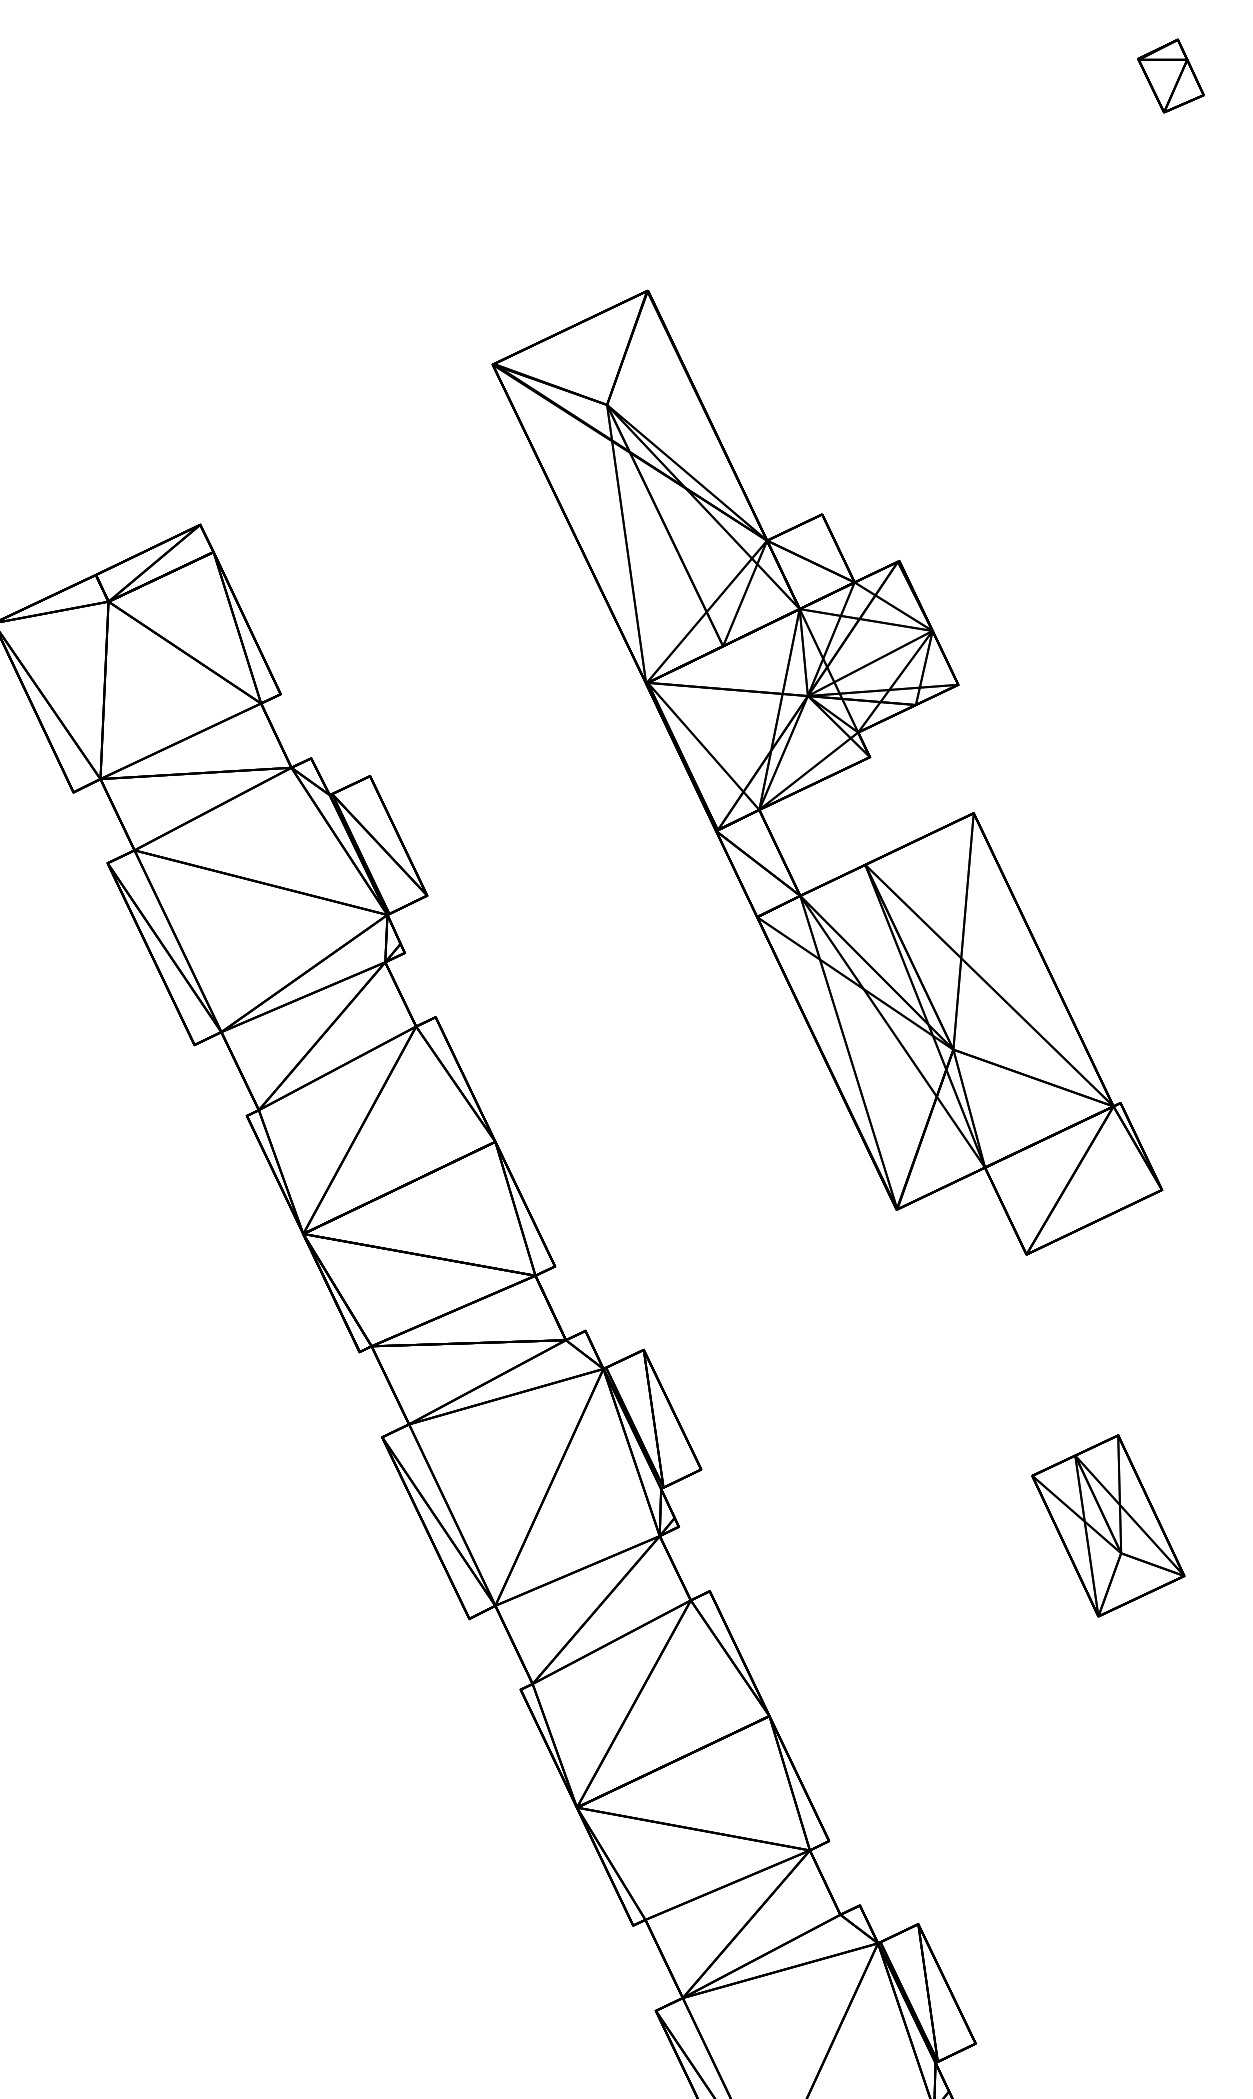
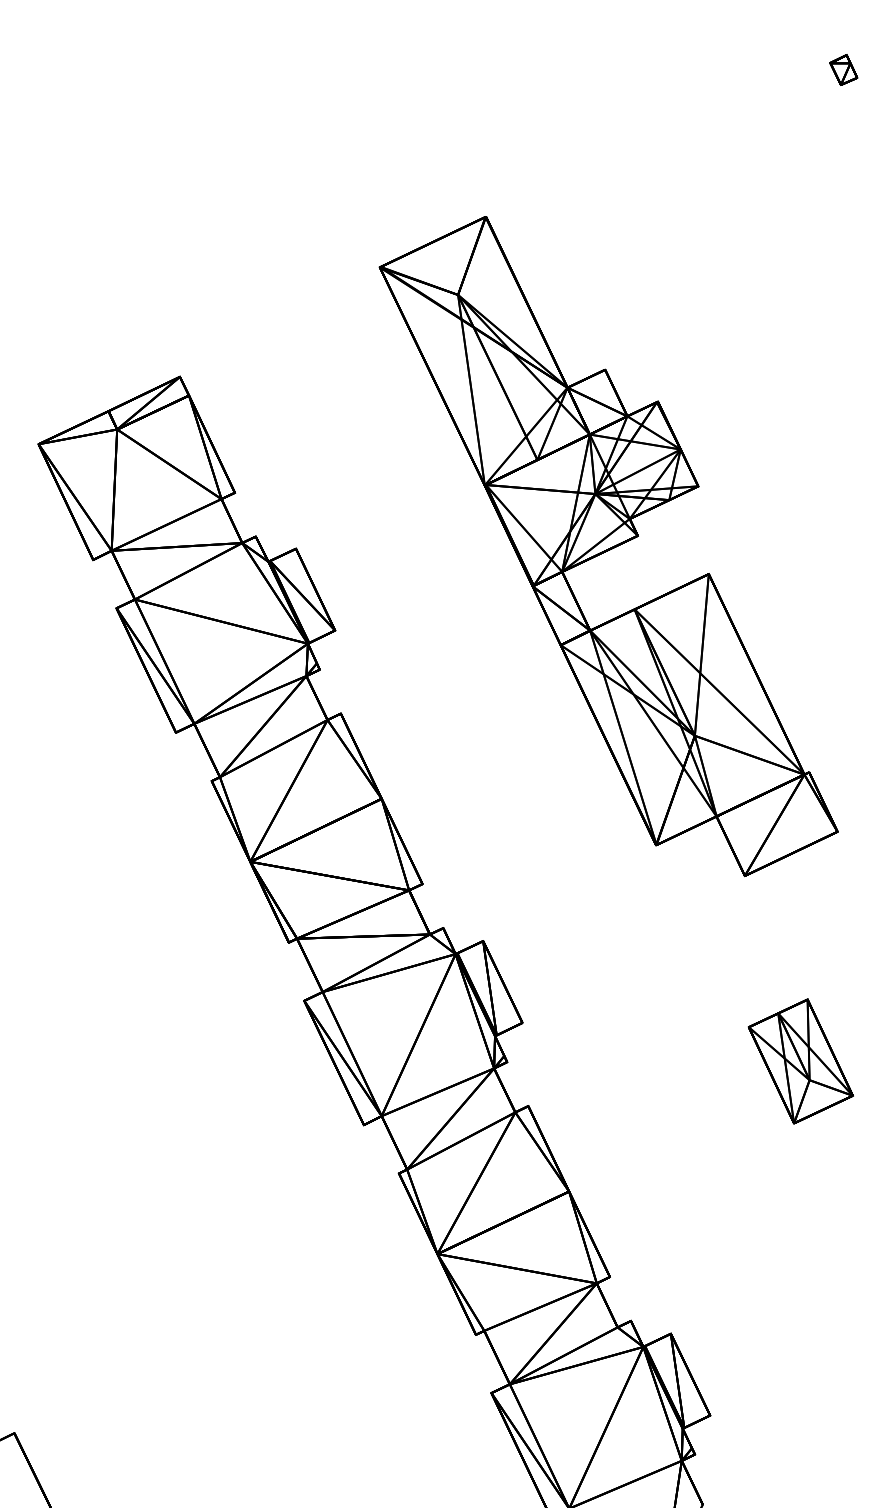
part: (1170, 75) -> (843, 69), size x0.6

